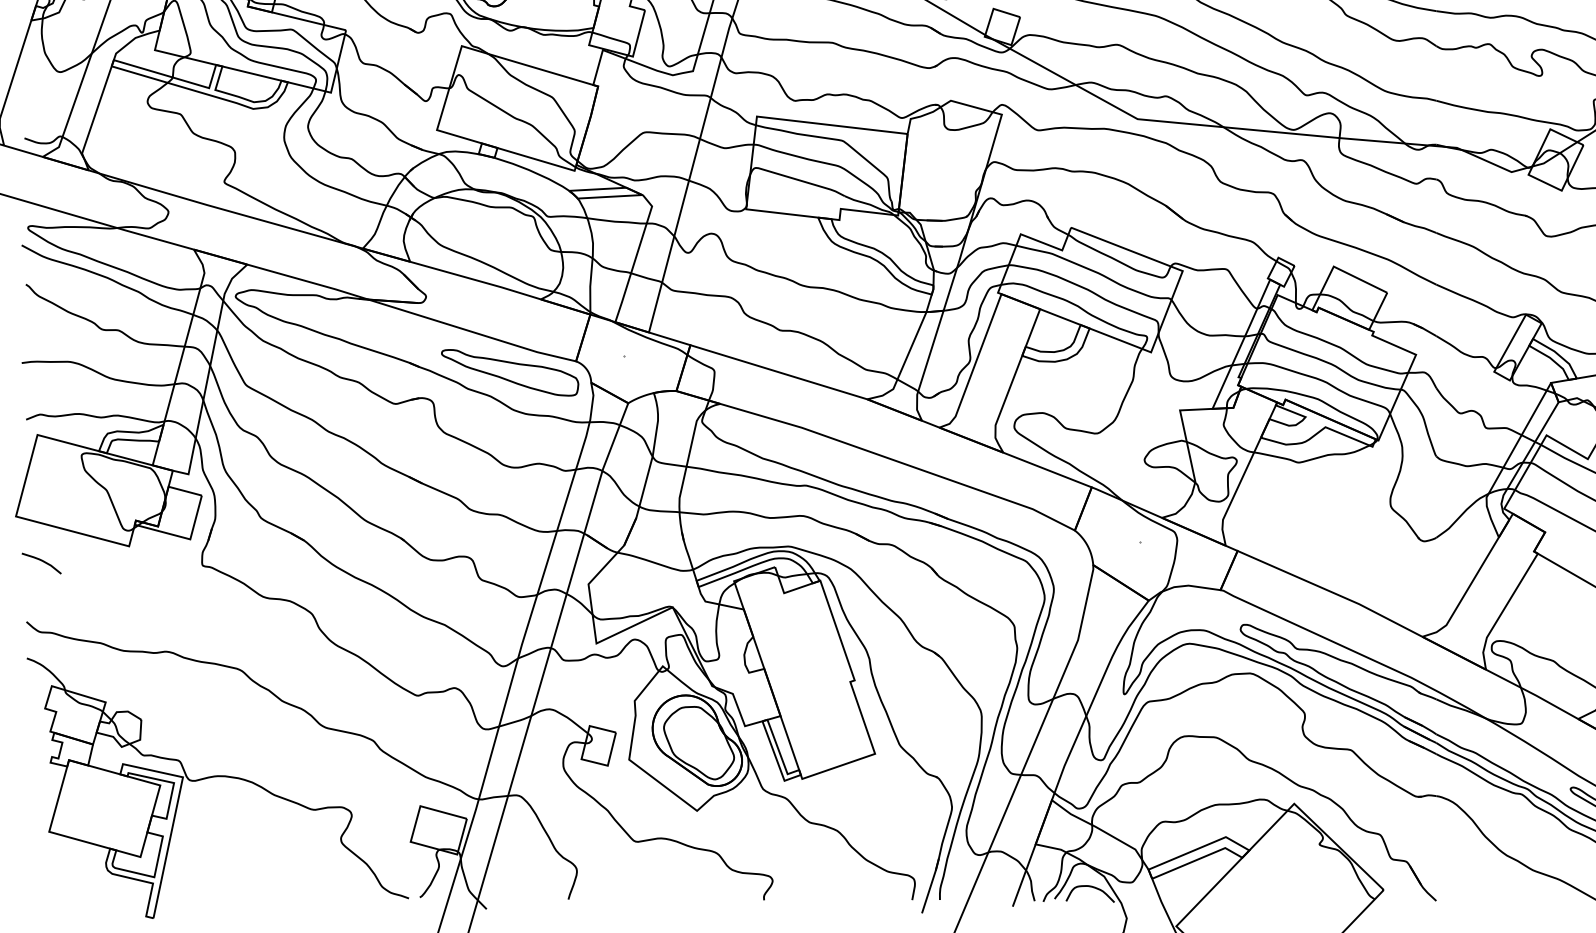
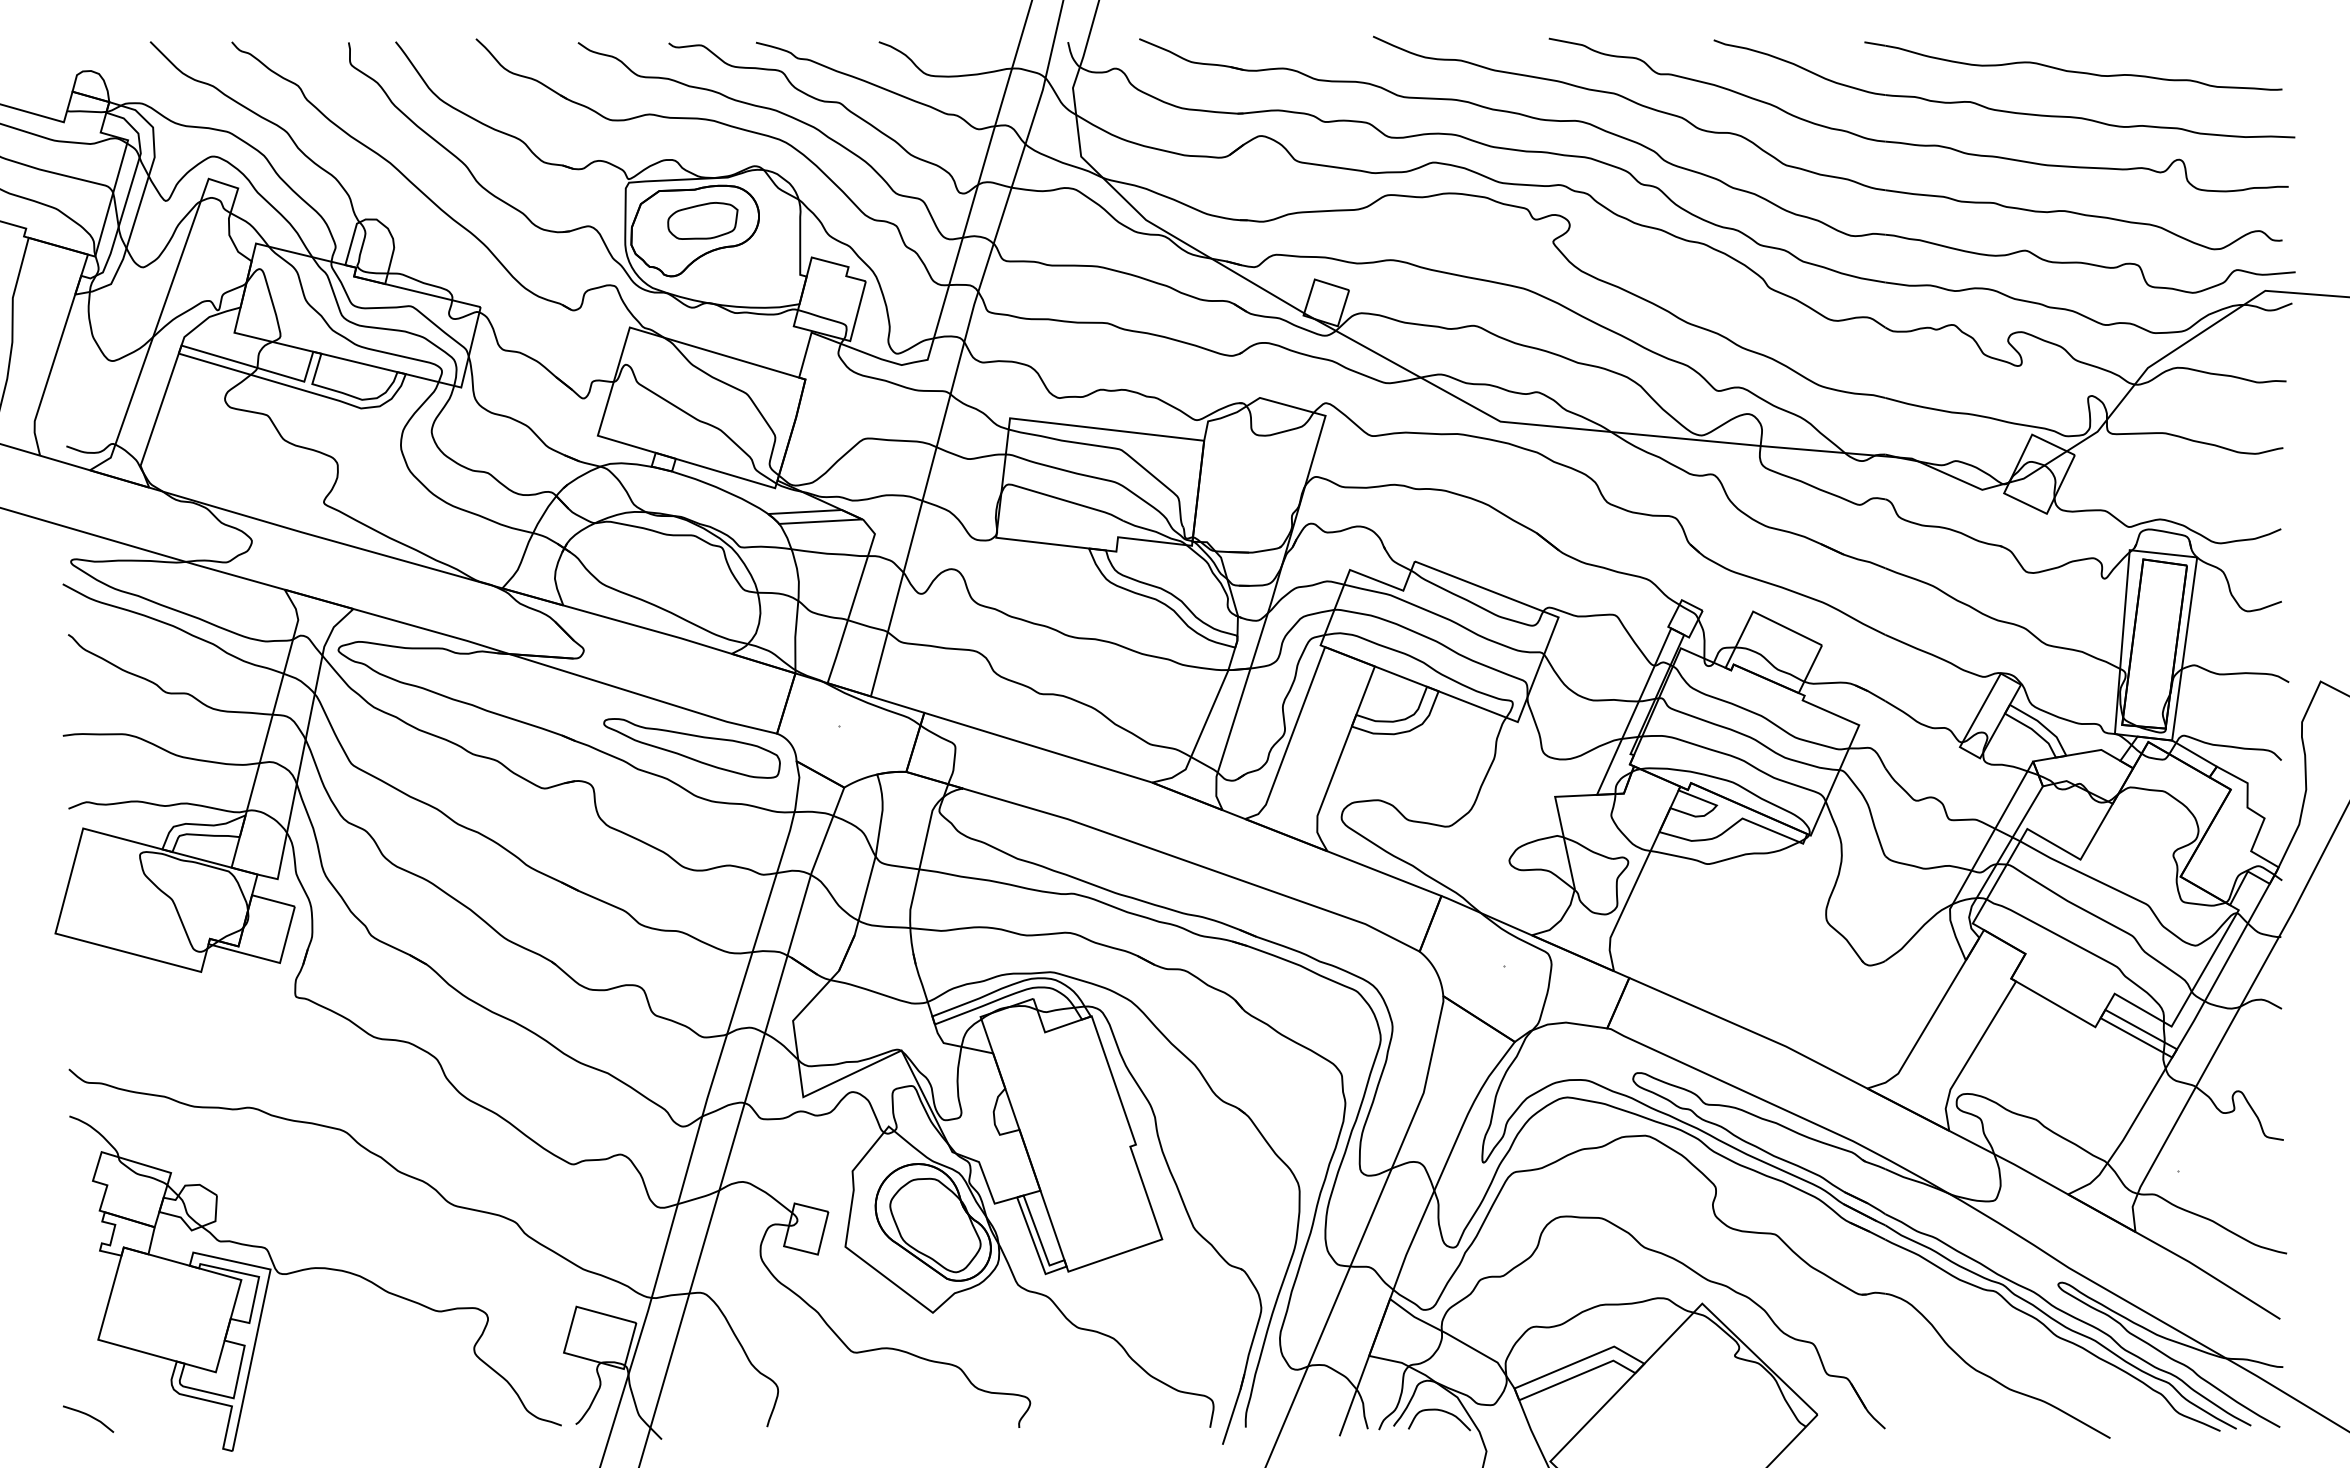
curve: (41, 561) -> (88, 1416), moved

